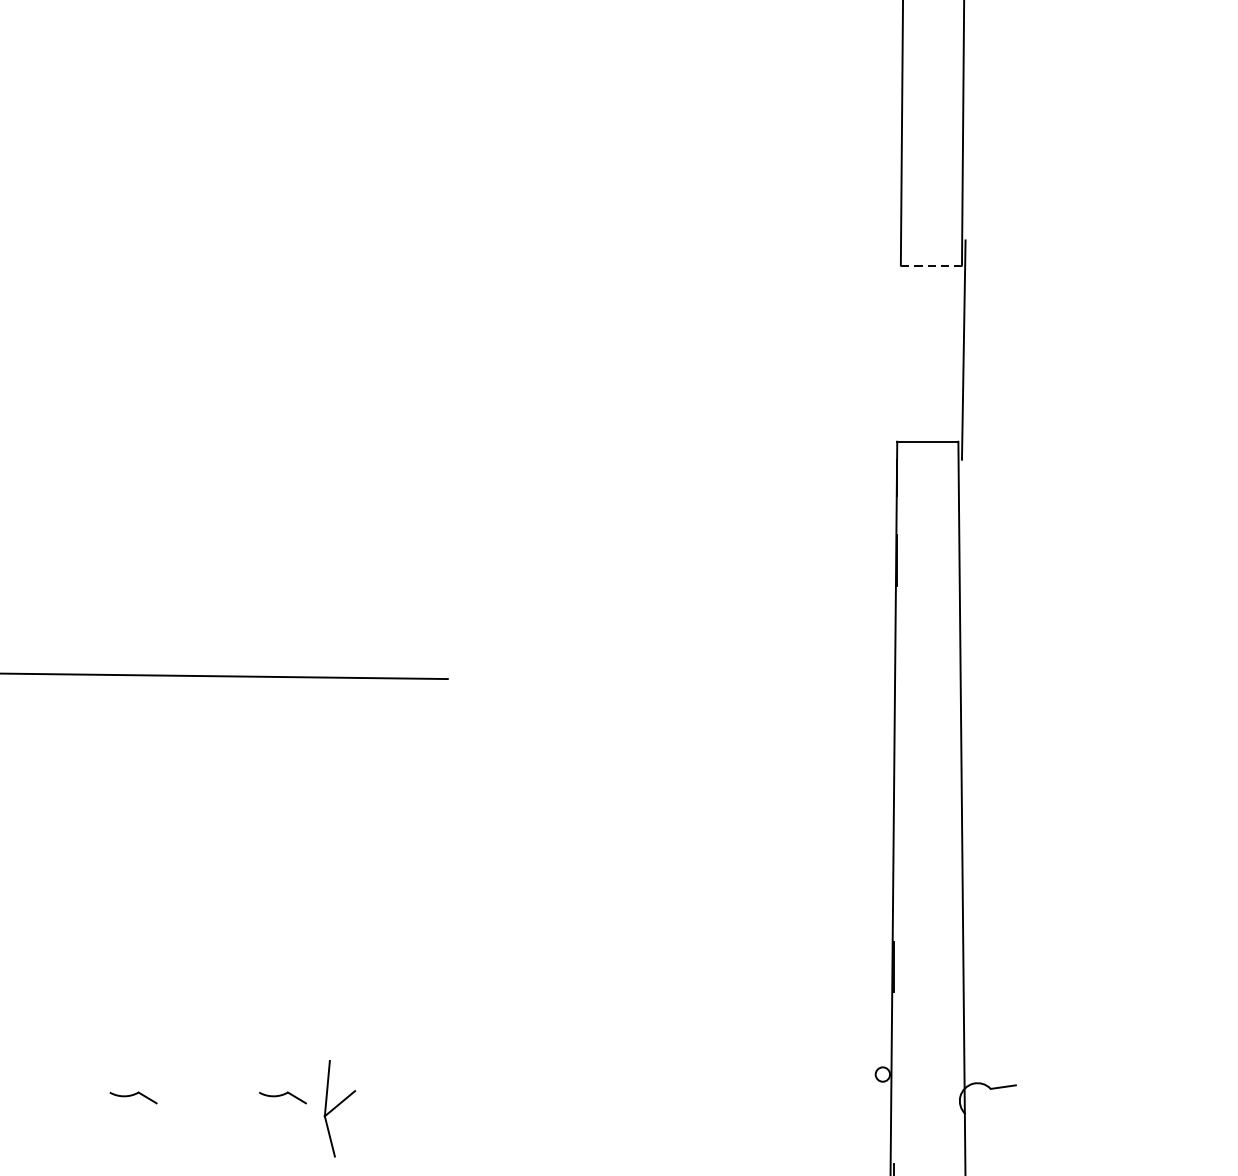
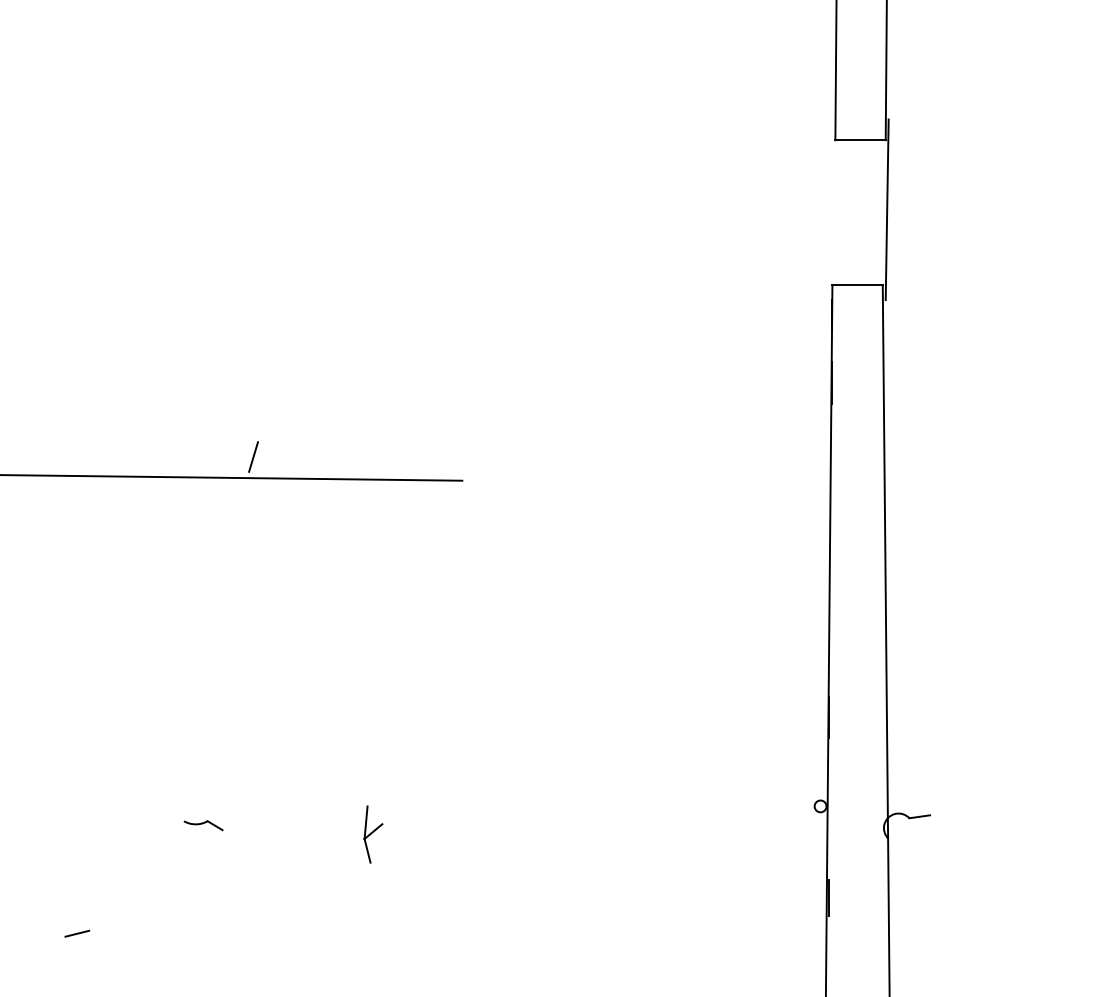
line: (932, 265) -> (861, 140), dashed -> solid
line: (194, 649) -> (253, 456), added
part: (282, 1097) -> (326, 825), removed
part: (339, 1108) -> (373, 834), size x0.71

